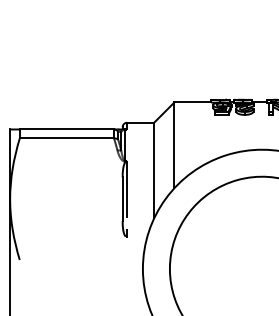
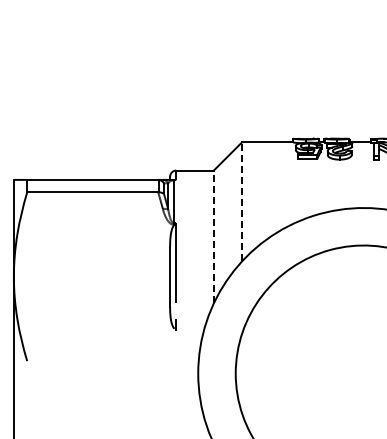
line: (174, 145) -> (241, 201), solid -> dashed
line: (153, 170) -> (213, 236), solid -> dashed

